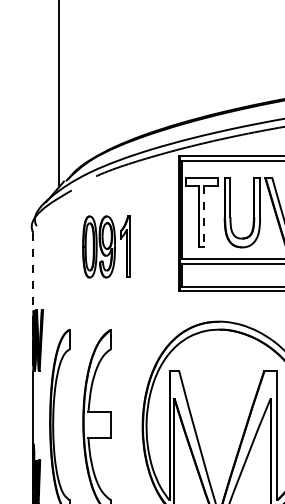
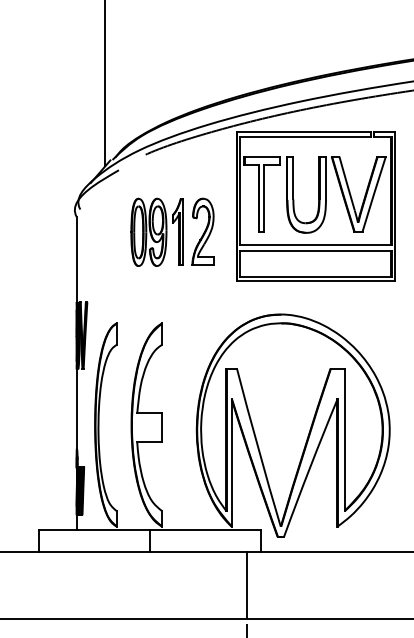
line: (204, 217) -> (264, 199), dashed -> solid
part: (147, 246) -> (202, 231), added
line: (33, 271) -> (76, 259), dashed -> solid

